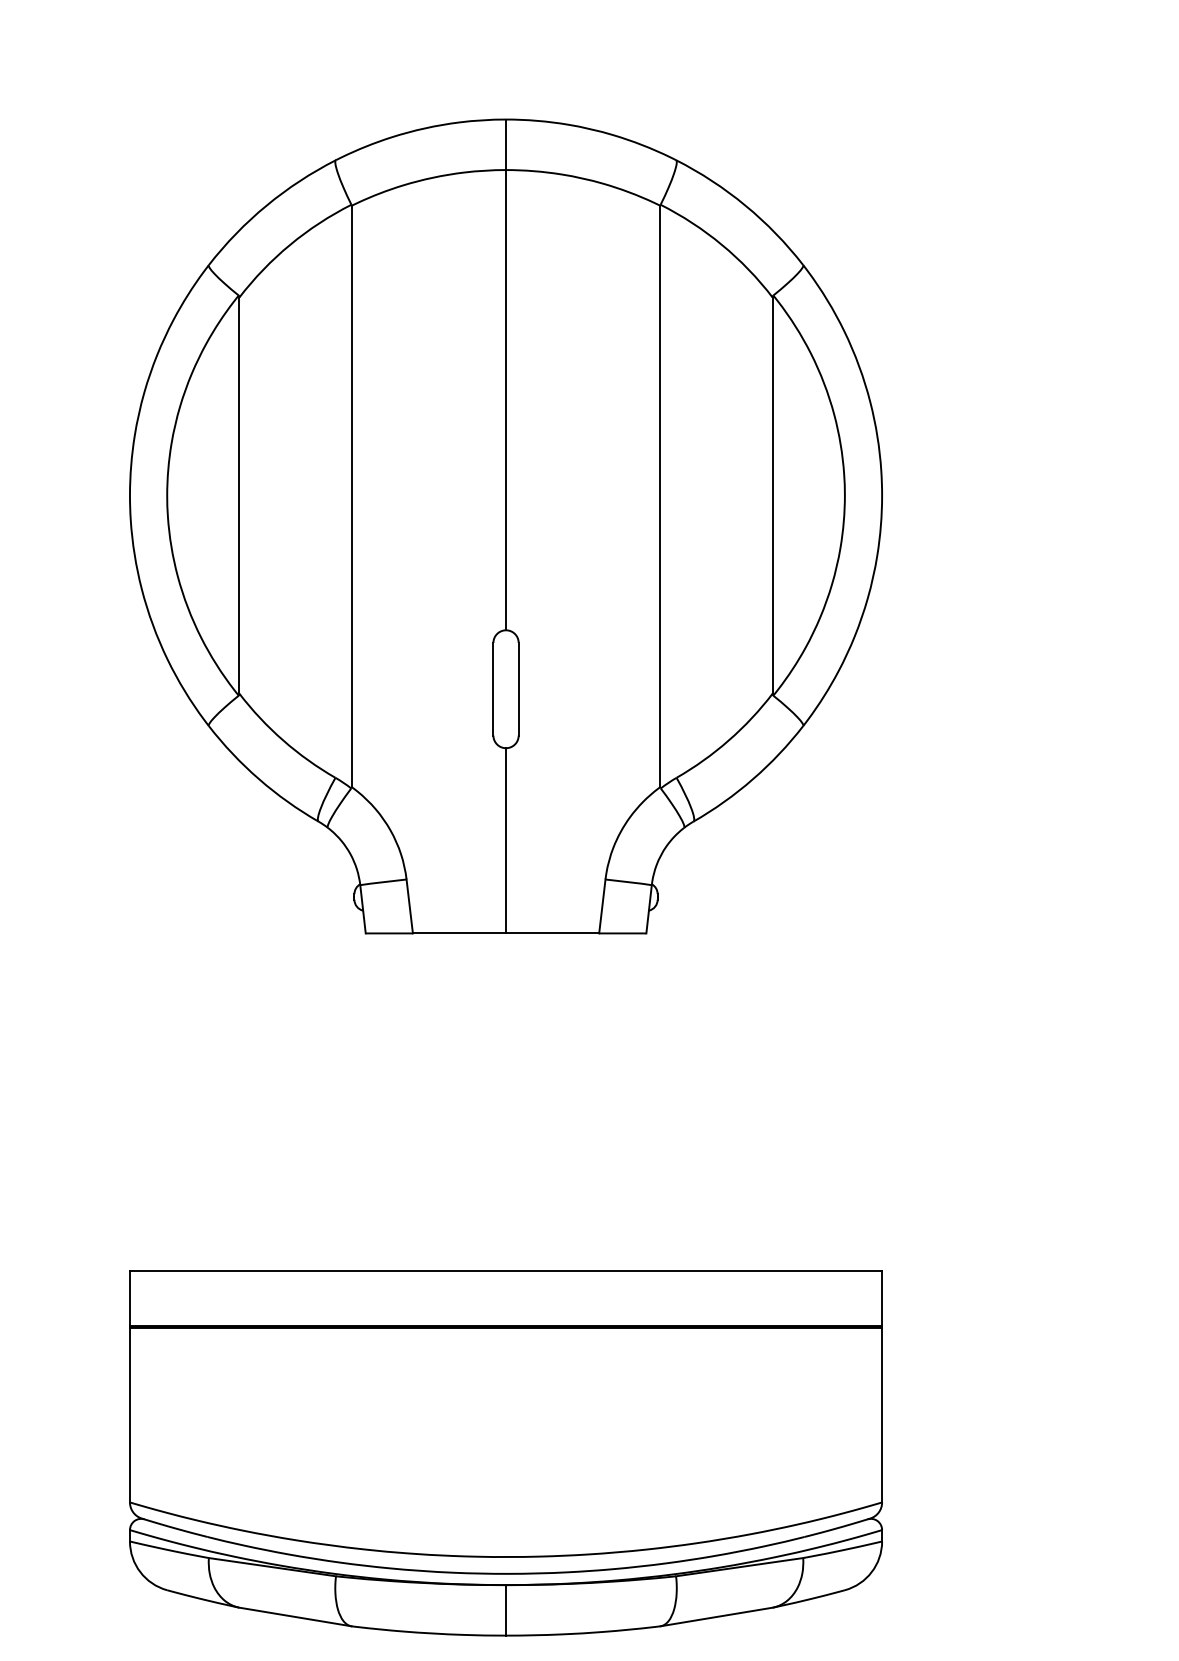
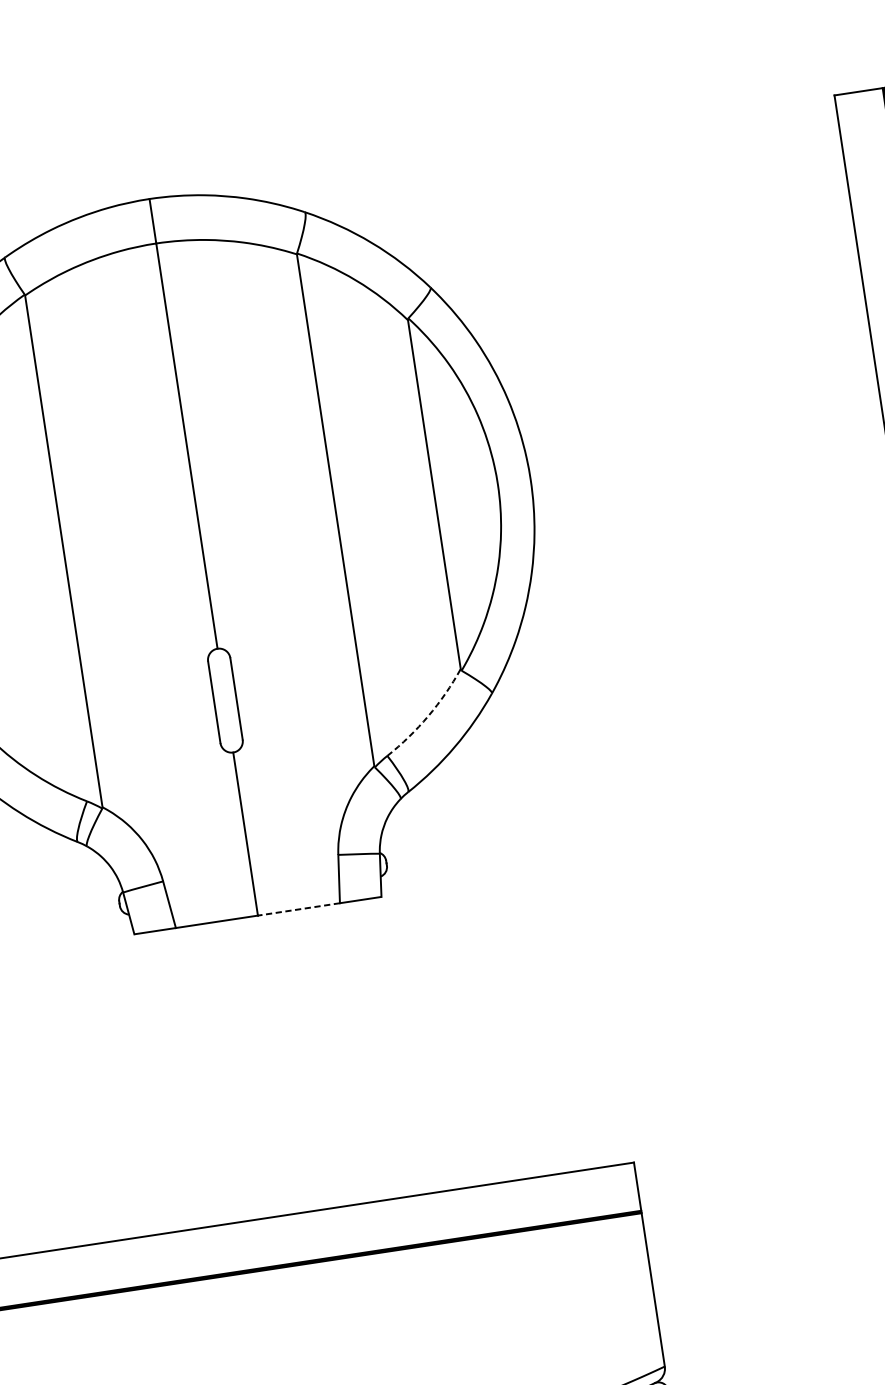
arc: (728, 740) -> (428, 716), solid -> dashed
line: (552, 933) -> (298, 909), solid -> dashed

